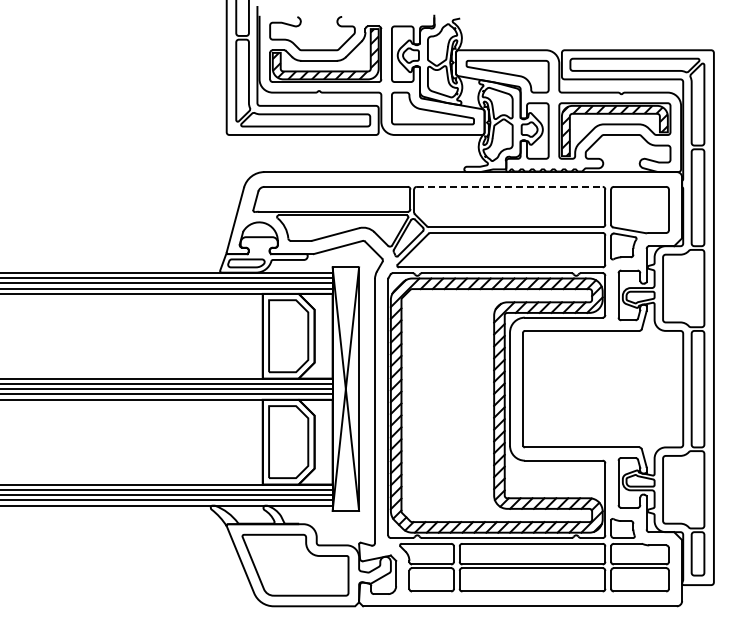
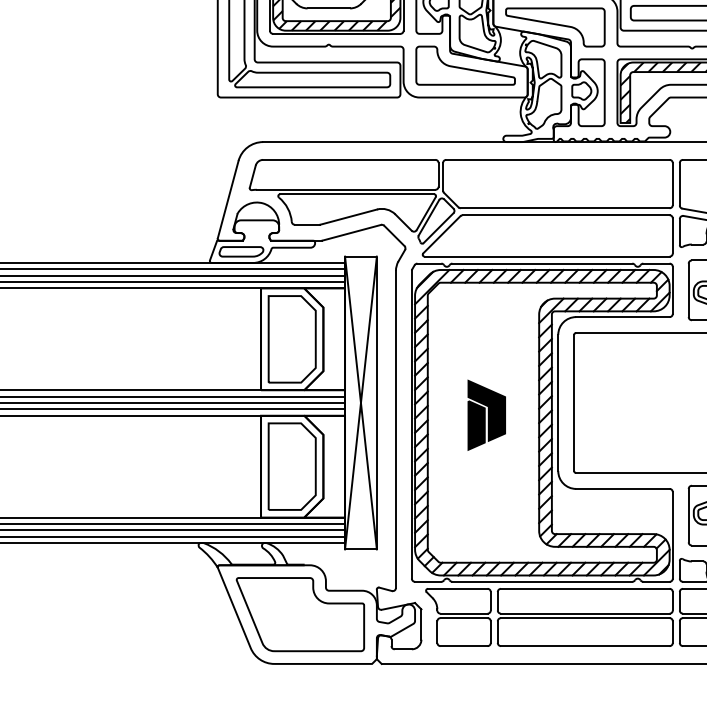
line: (509, 186) -> (557, 159), dashed -> solid
part: (450, 399) -> (486, 415), added

